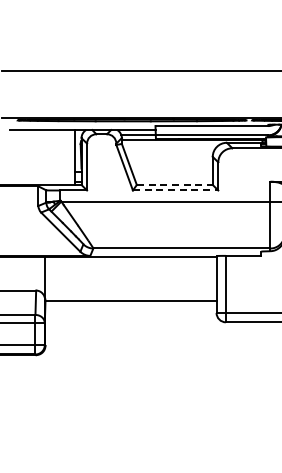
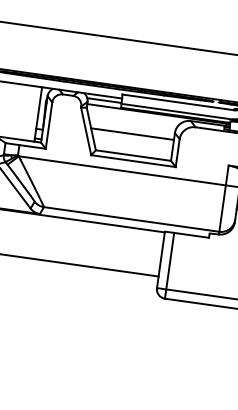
line: (170, 163) -> (132, 133), added
line: (174, 184) -> (133, 155), dashed -> solid
line: (175, 190) -> (133, 161), dashed -> solid

